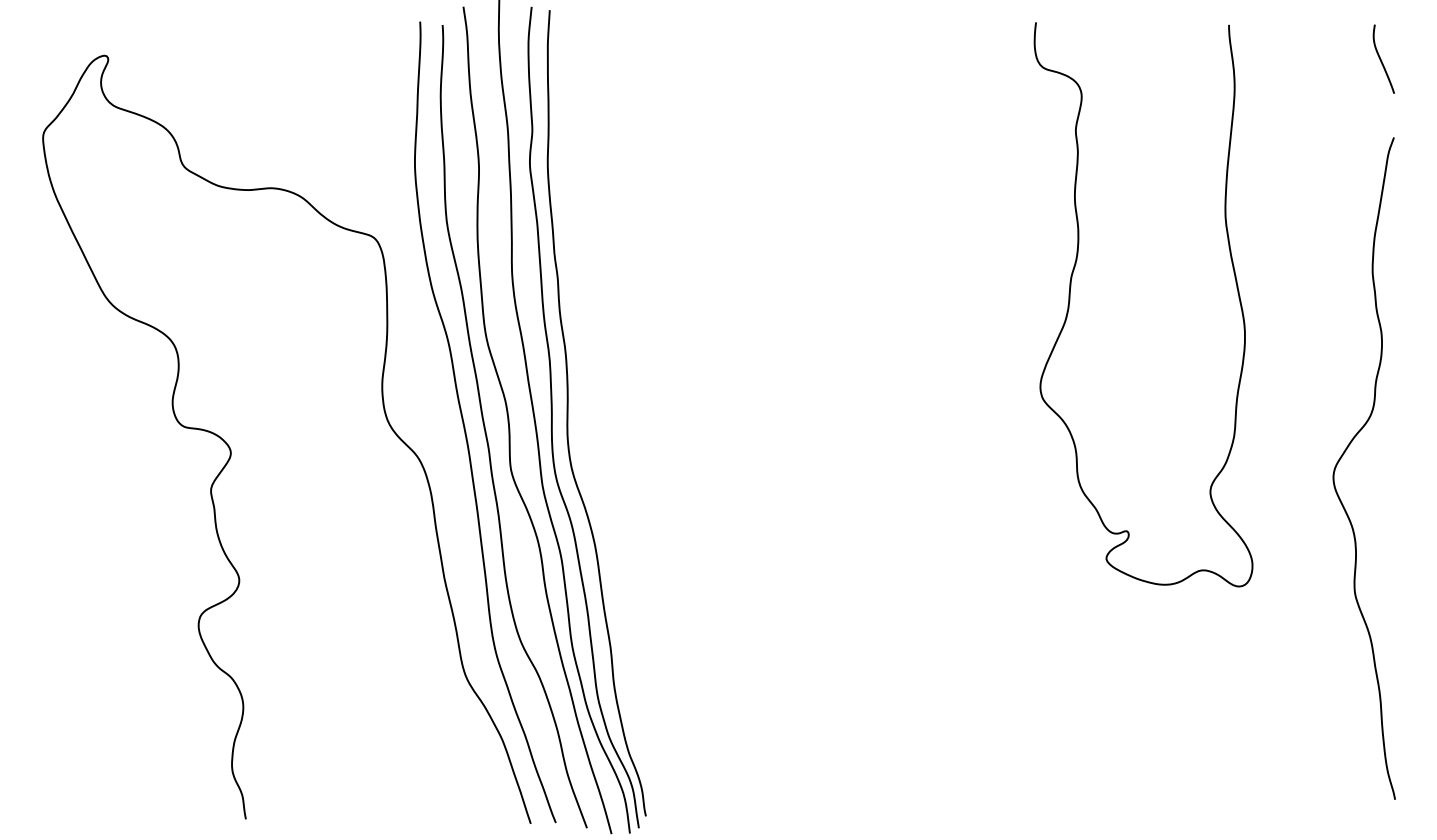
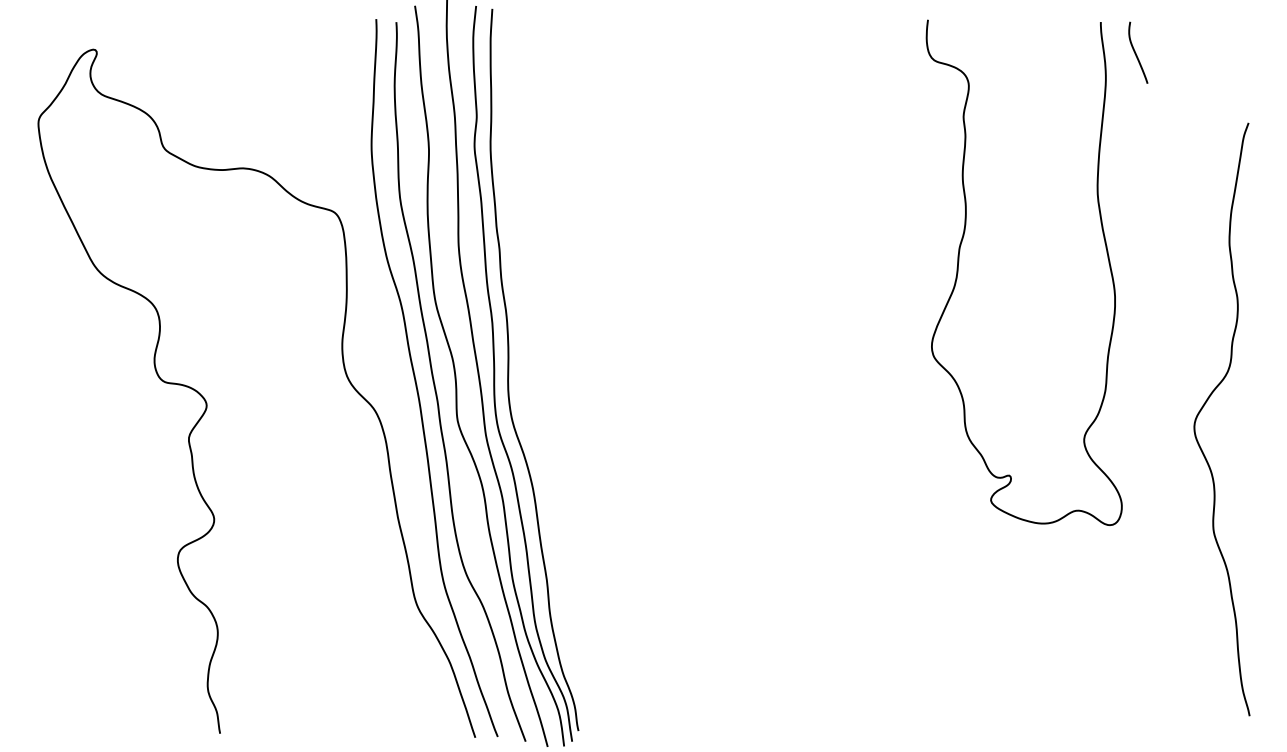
curve: (1381, 59) -> (1136, 53), moved

